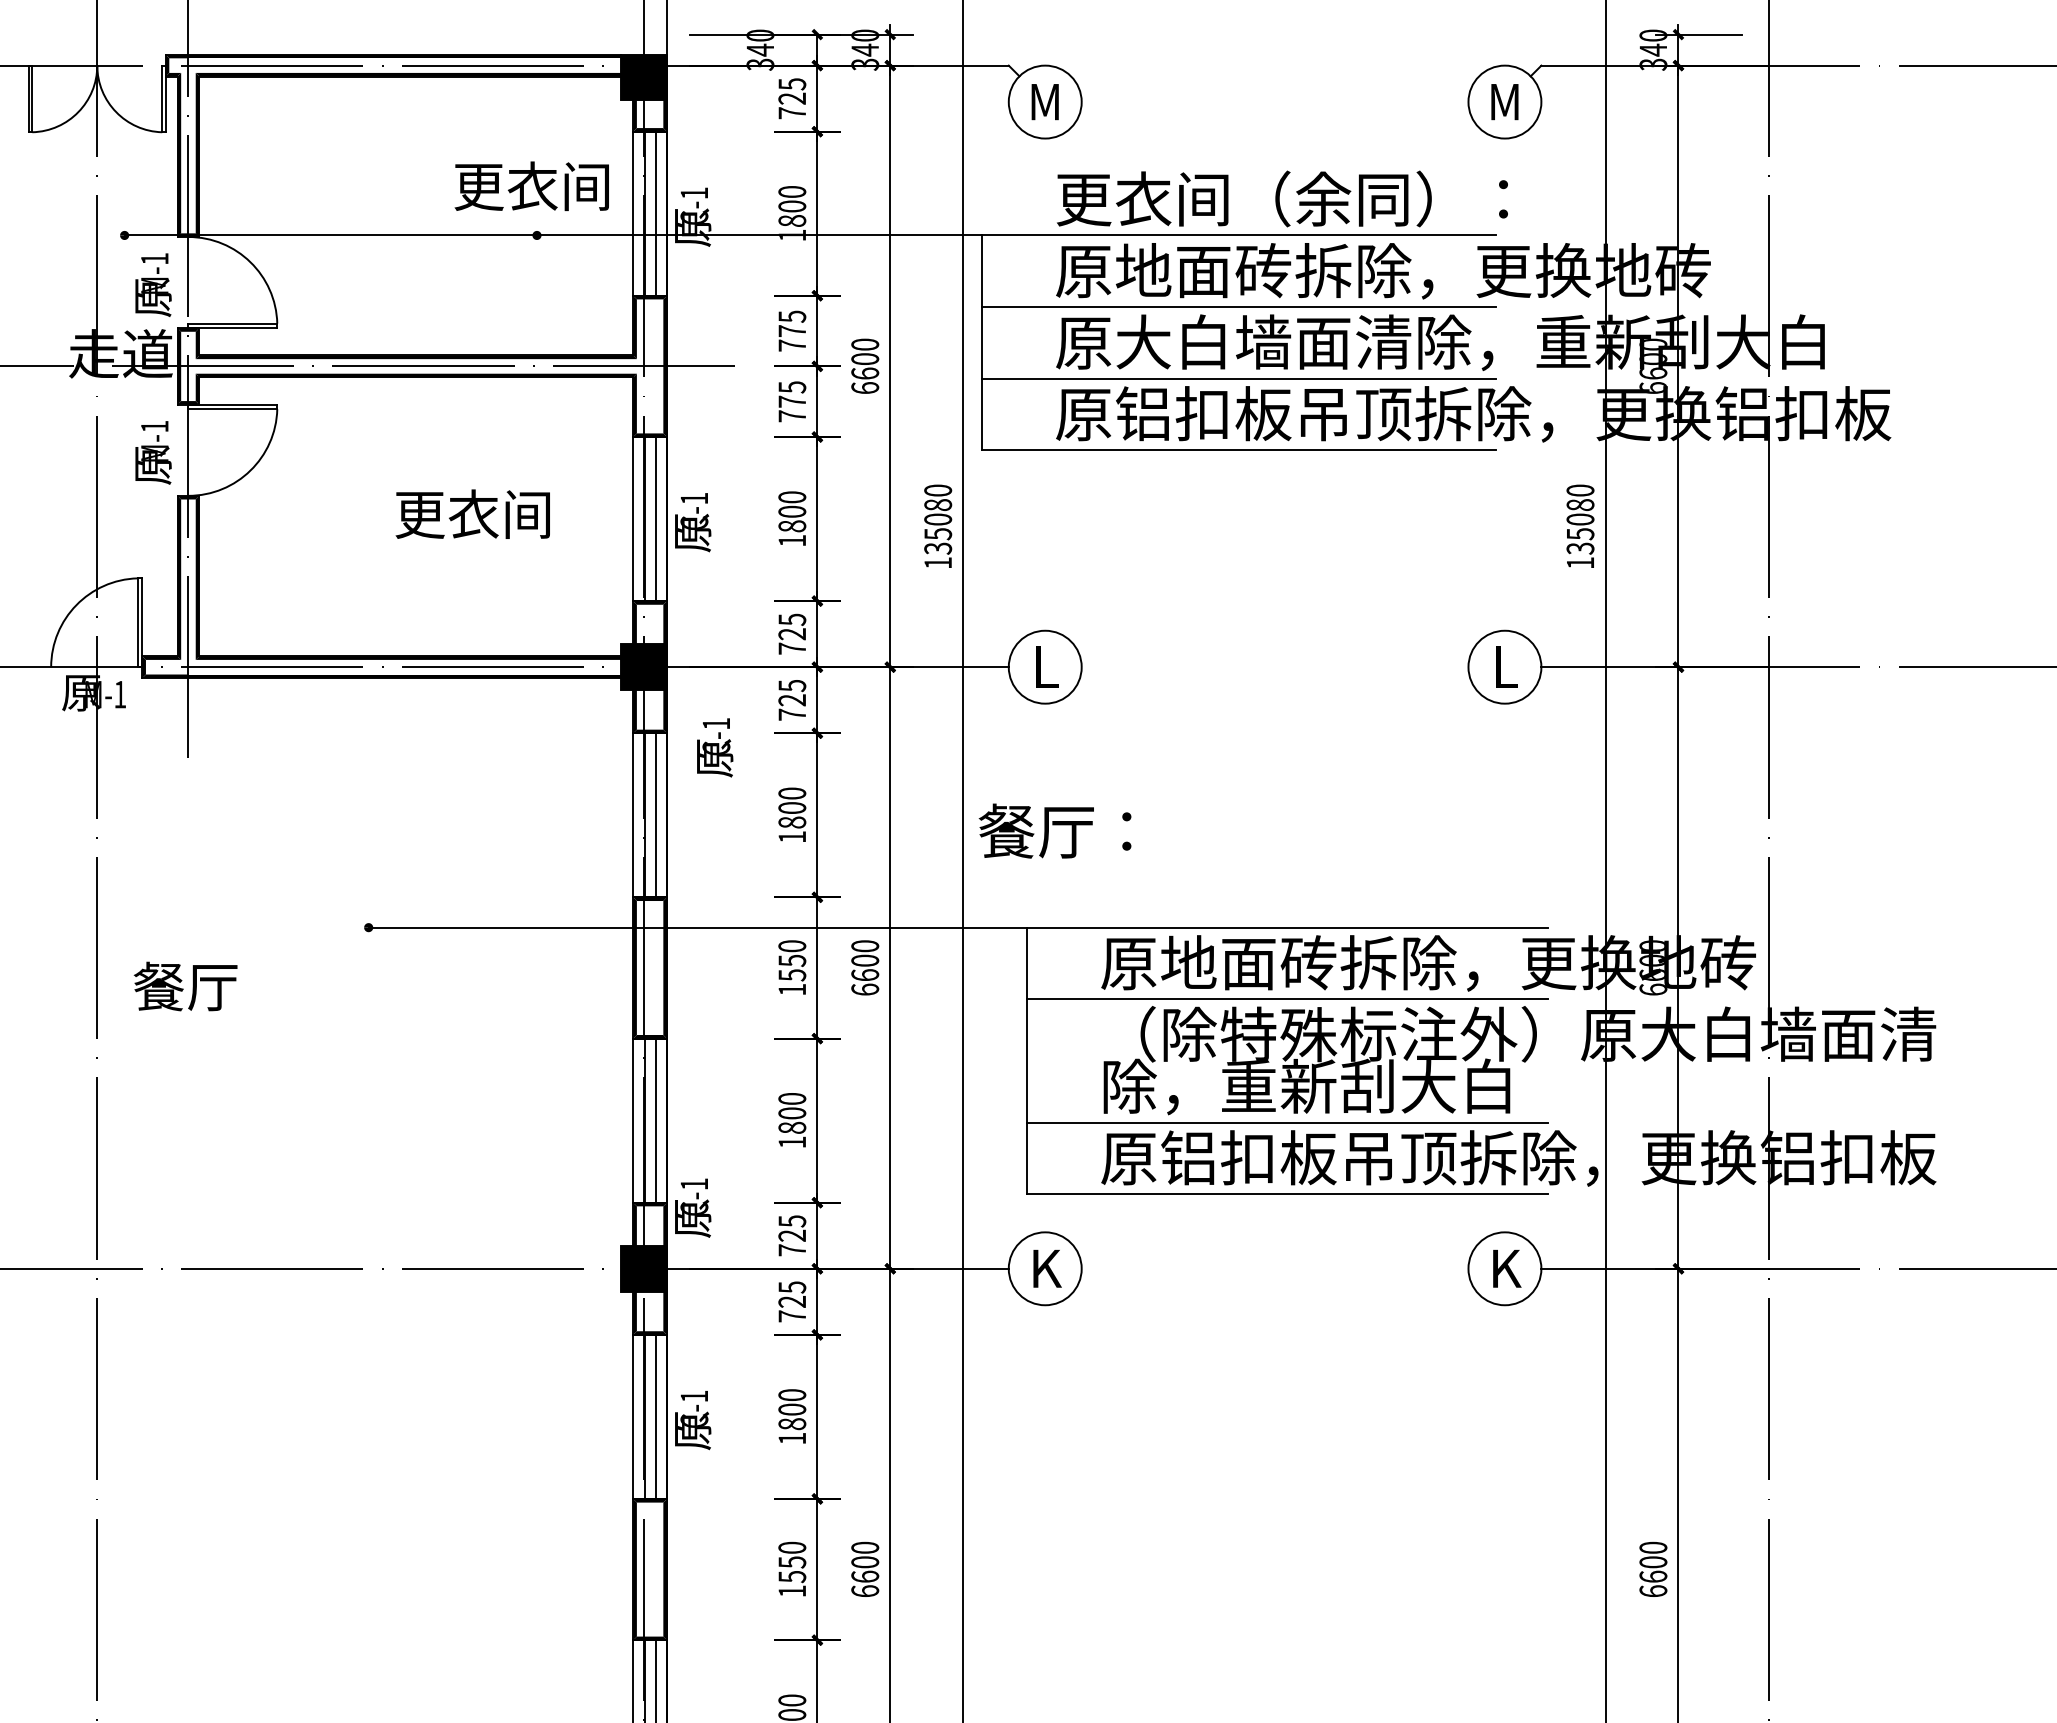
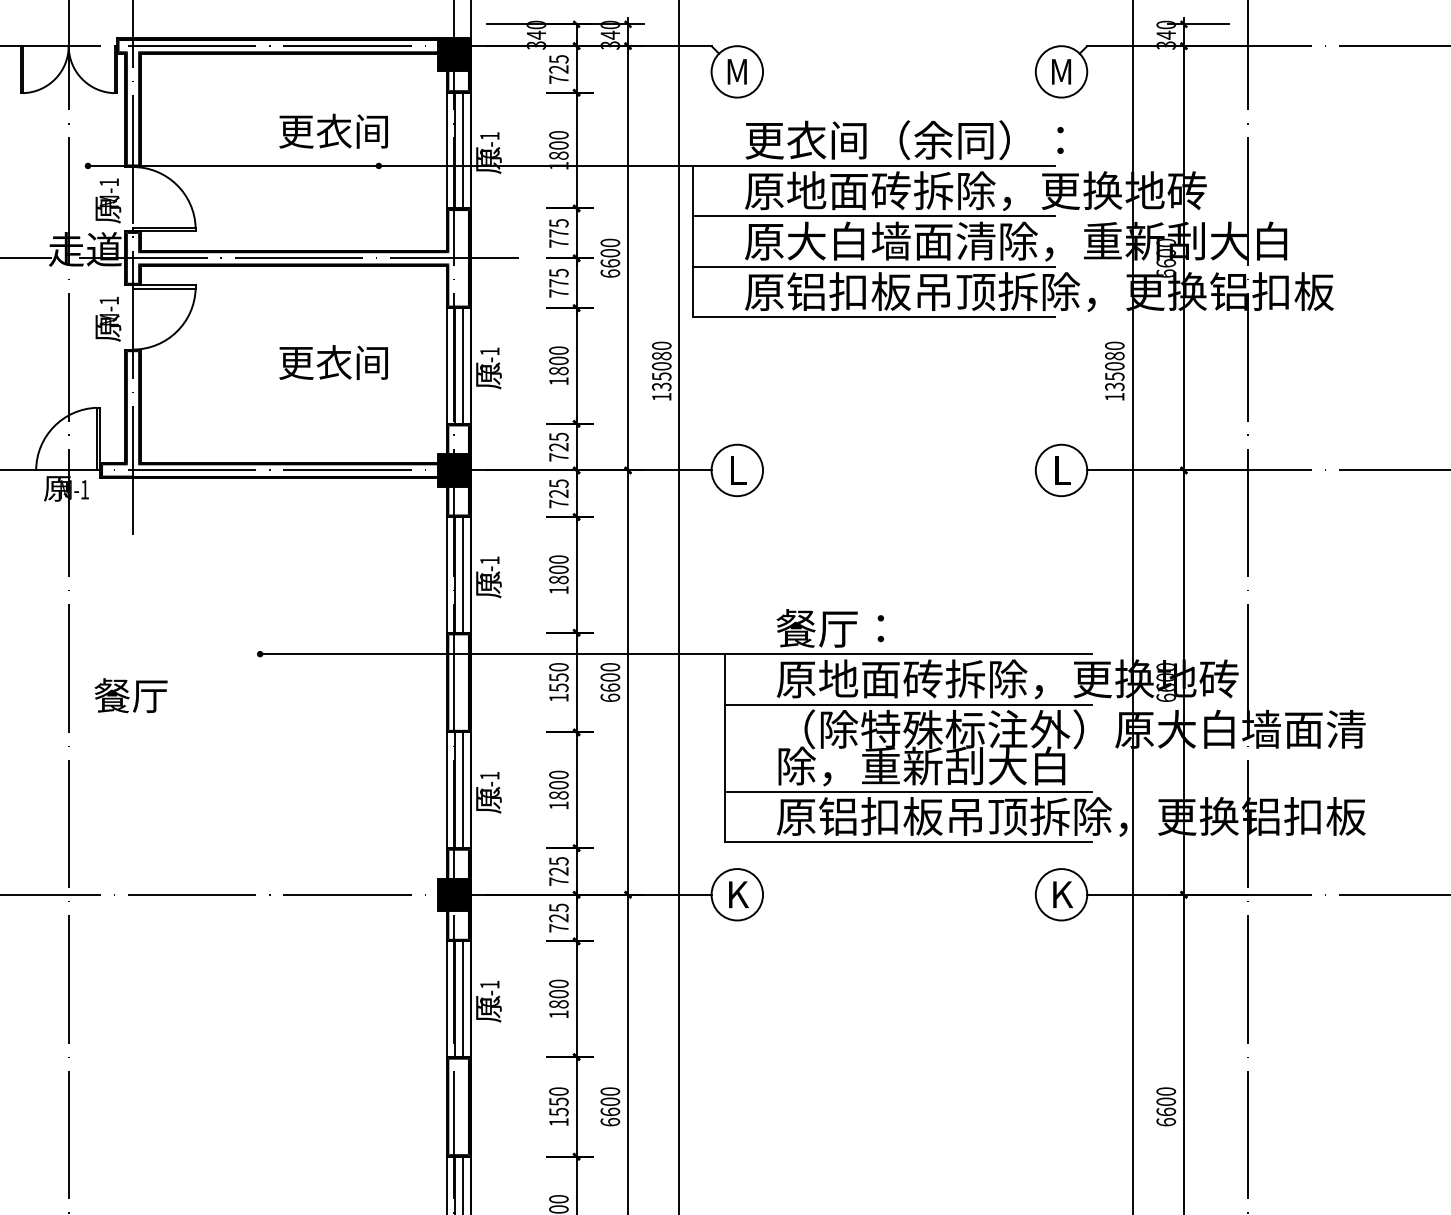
text: (531, 185) -> (333, 130), moved
text: (715, 747) -> (489, 577), moved
text: (1054, 830) -> (829, 627), moved
text: (693, 1207) -> (489, 792), moved

